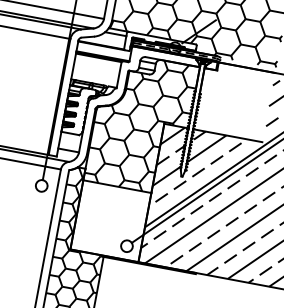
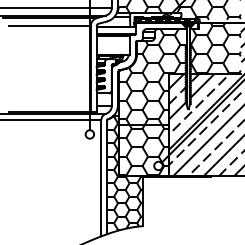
hatch: (233, 100) -> (214, 48), added
hatch: (110, 220) -> (143, 149), added

